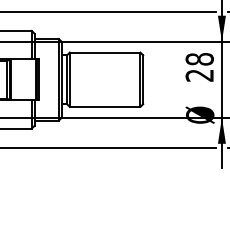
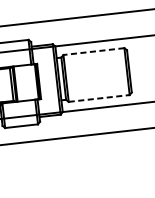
line: (104, 52) -> (93, 51), solid -> dashed
line: (105, 106) -> (99, 98), solid -> dashed

